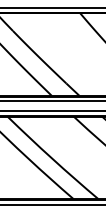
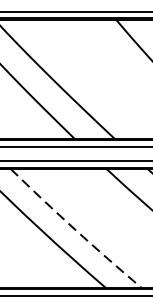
arc: (52, 158) -> (75, 229), solid -> dashed

